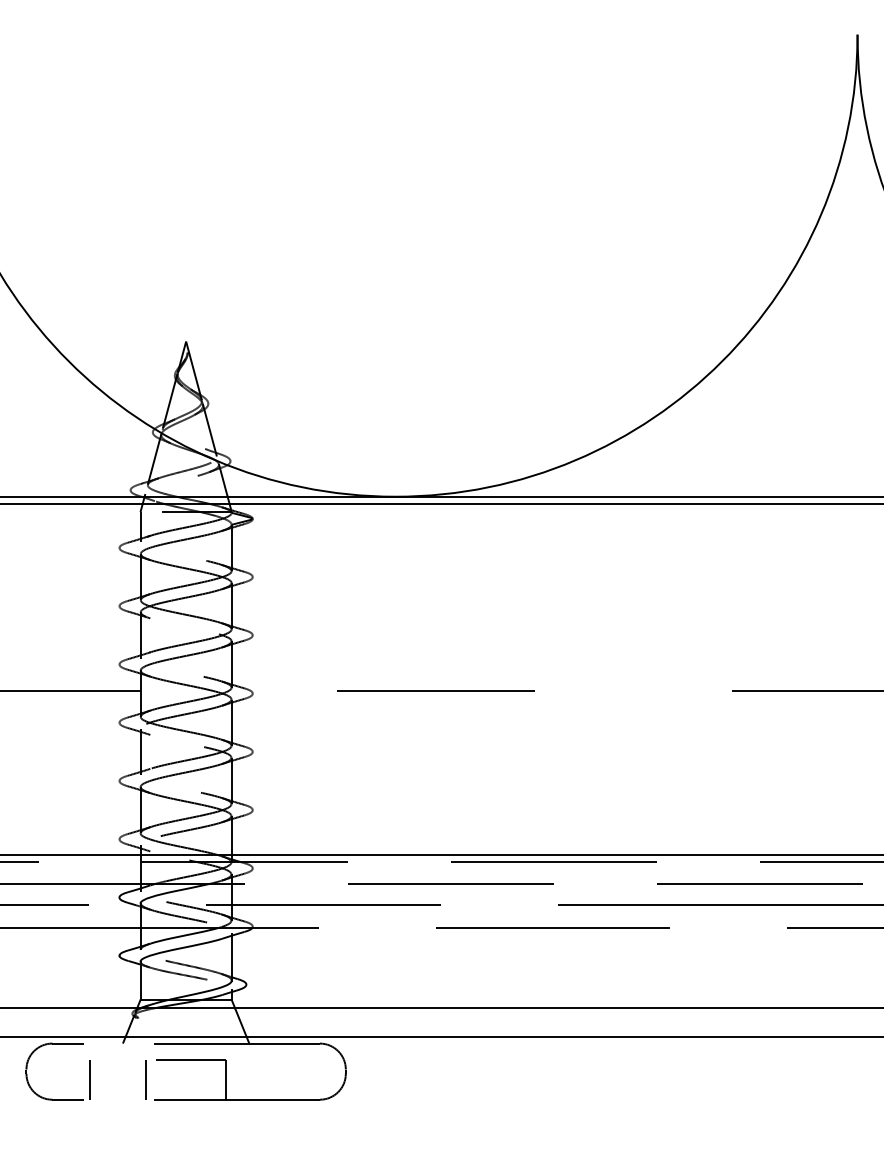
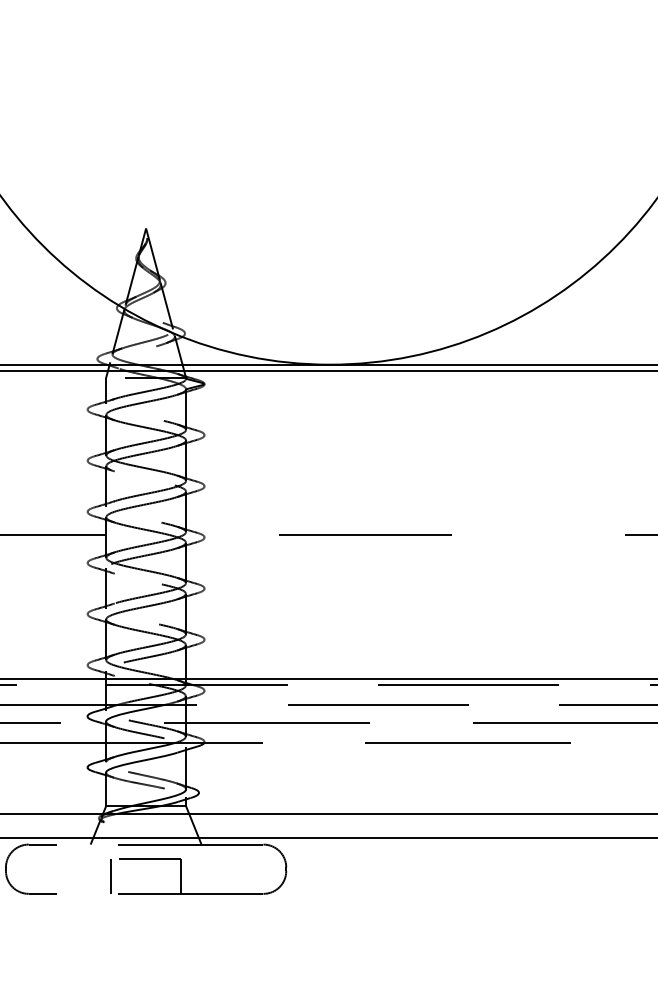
line: (89, 1079) -> (61, 876), removed

